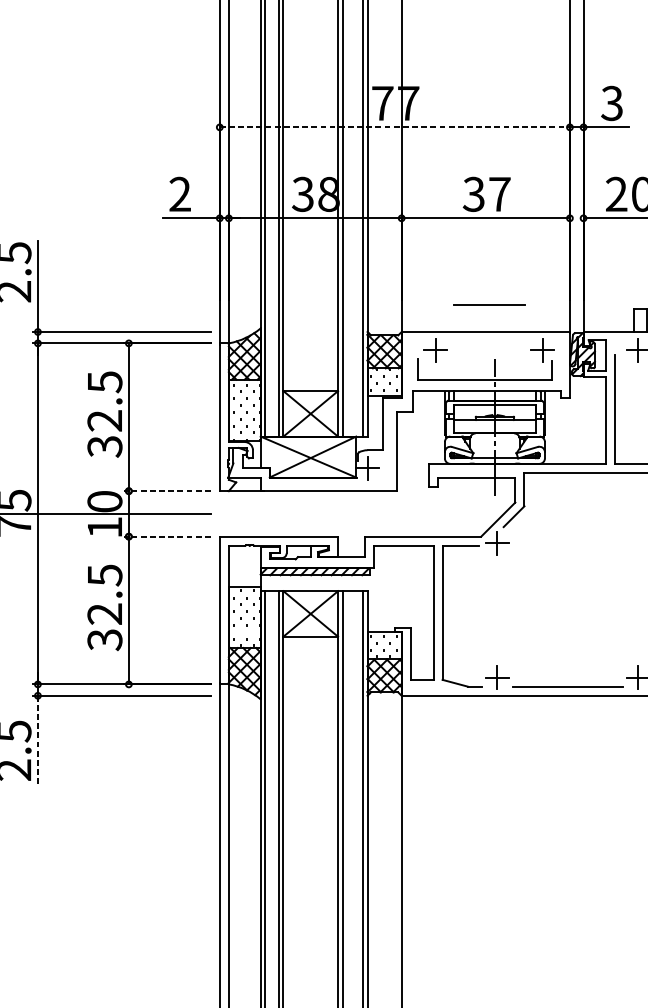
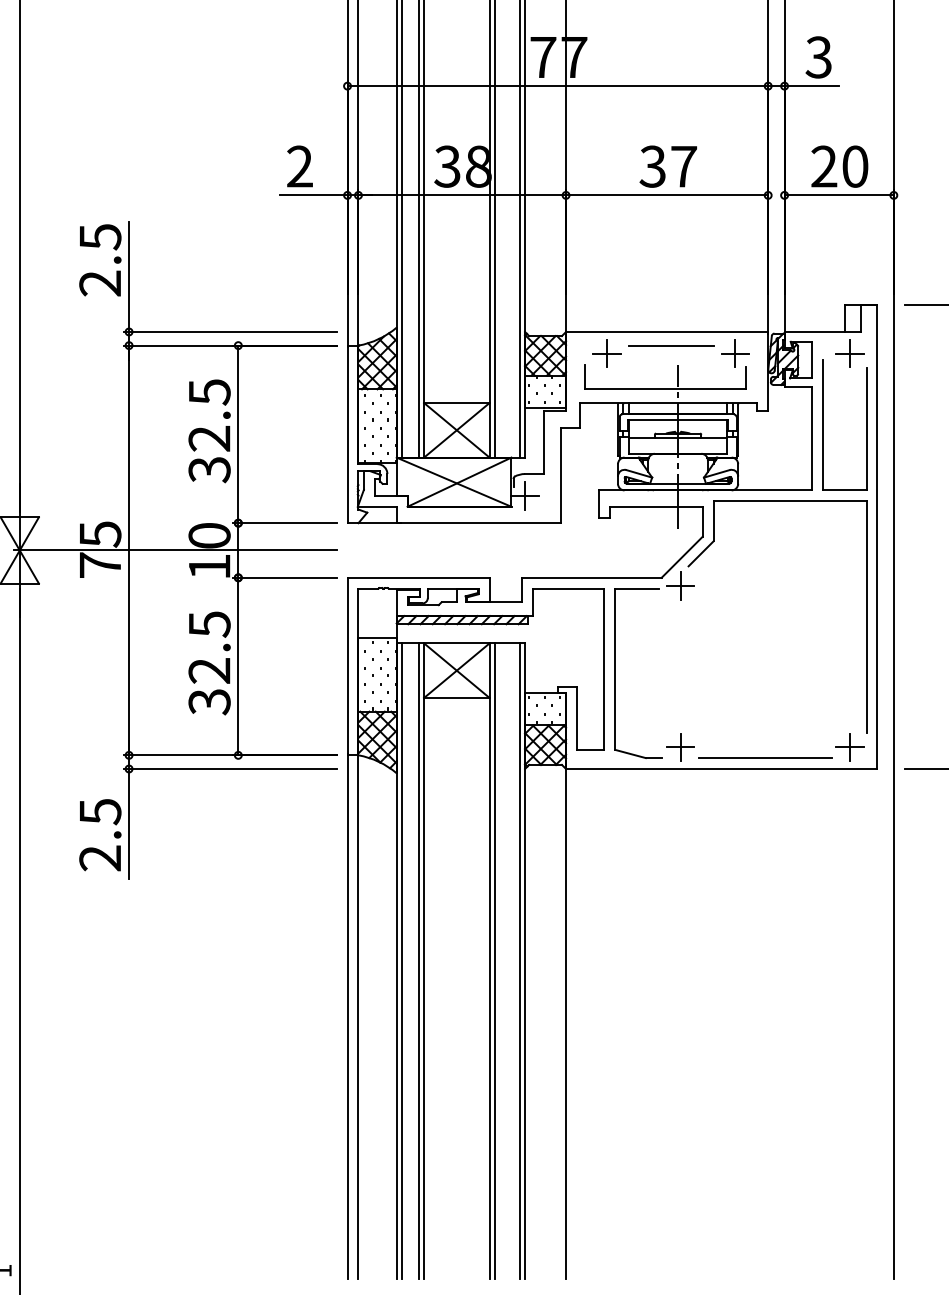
line: (395, 127) -> (558, 86), dashed -> solid
line: (489, 304) -> (671, 345), moved
line: (167, 491) -> (284, 523), dashed -> solid
line: (167, 536) -> (284, 577), dashed -> solid
line: (38, 741) -> (129, 823), dashed -> solid

